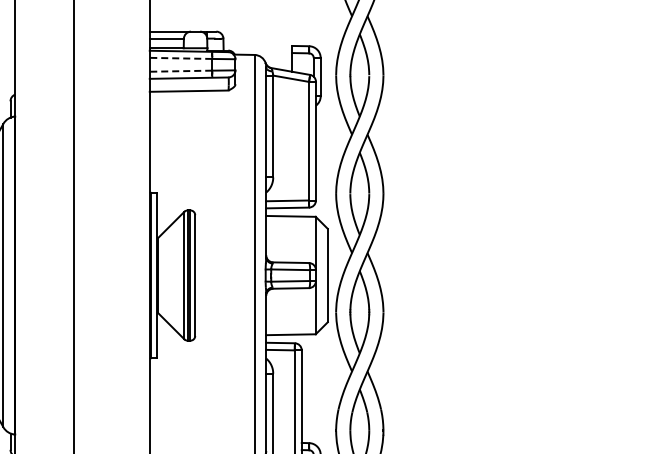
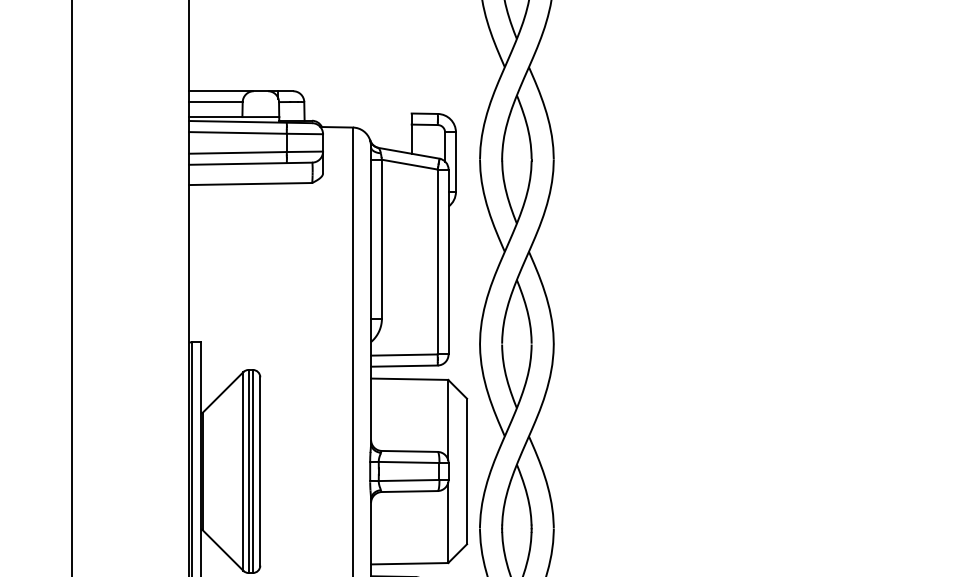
line: (180, 58) -> (237, 133), dashed -> solid
line: (180, 71) -> (237, 153), dashed -> solid

